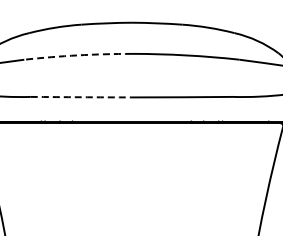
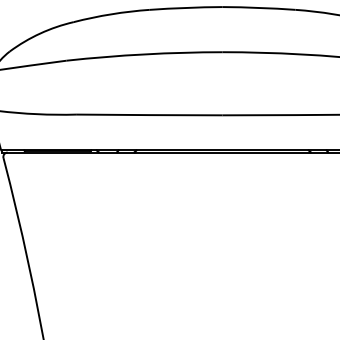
arc: (78, 55) -> (145, 54), dashed -> solid
arc: (81, 97) -> (149, 115), dashed -> solid

